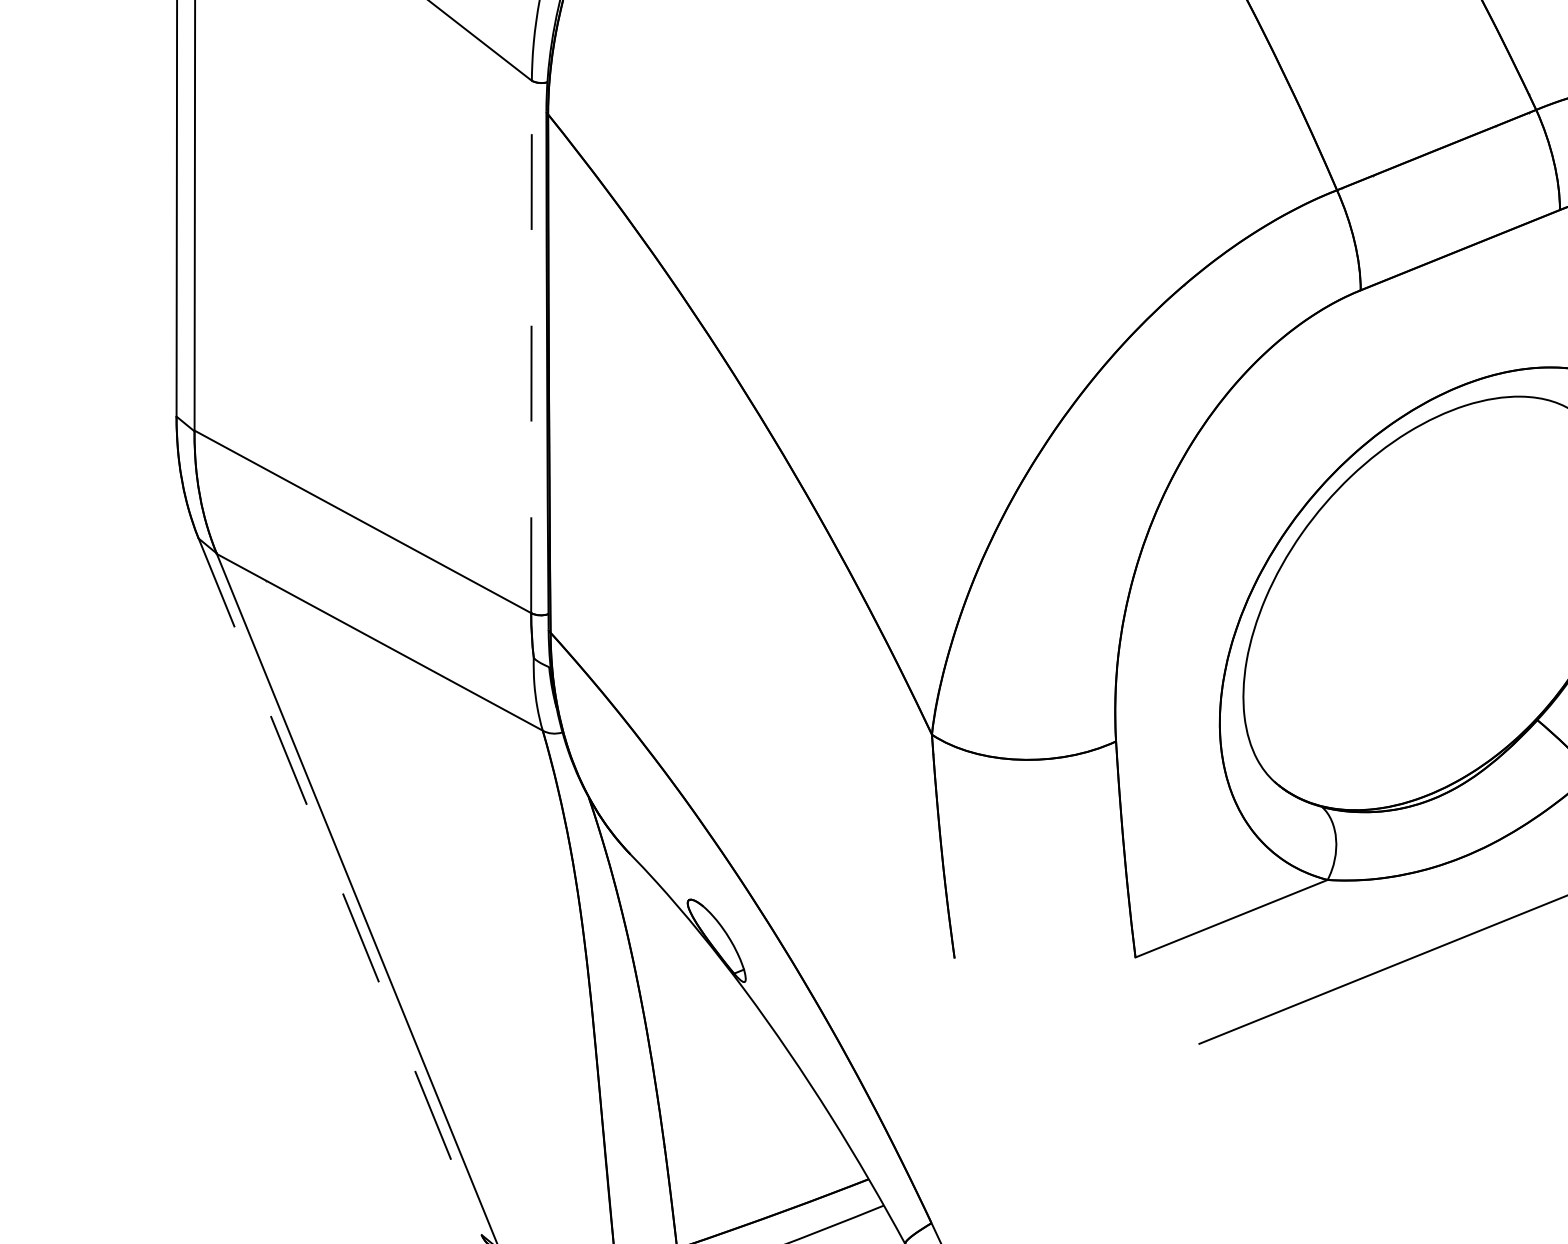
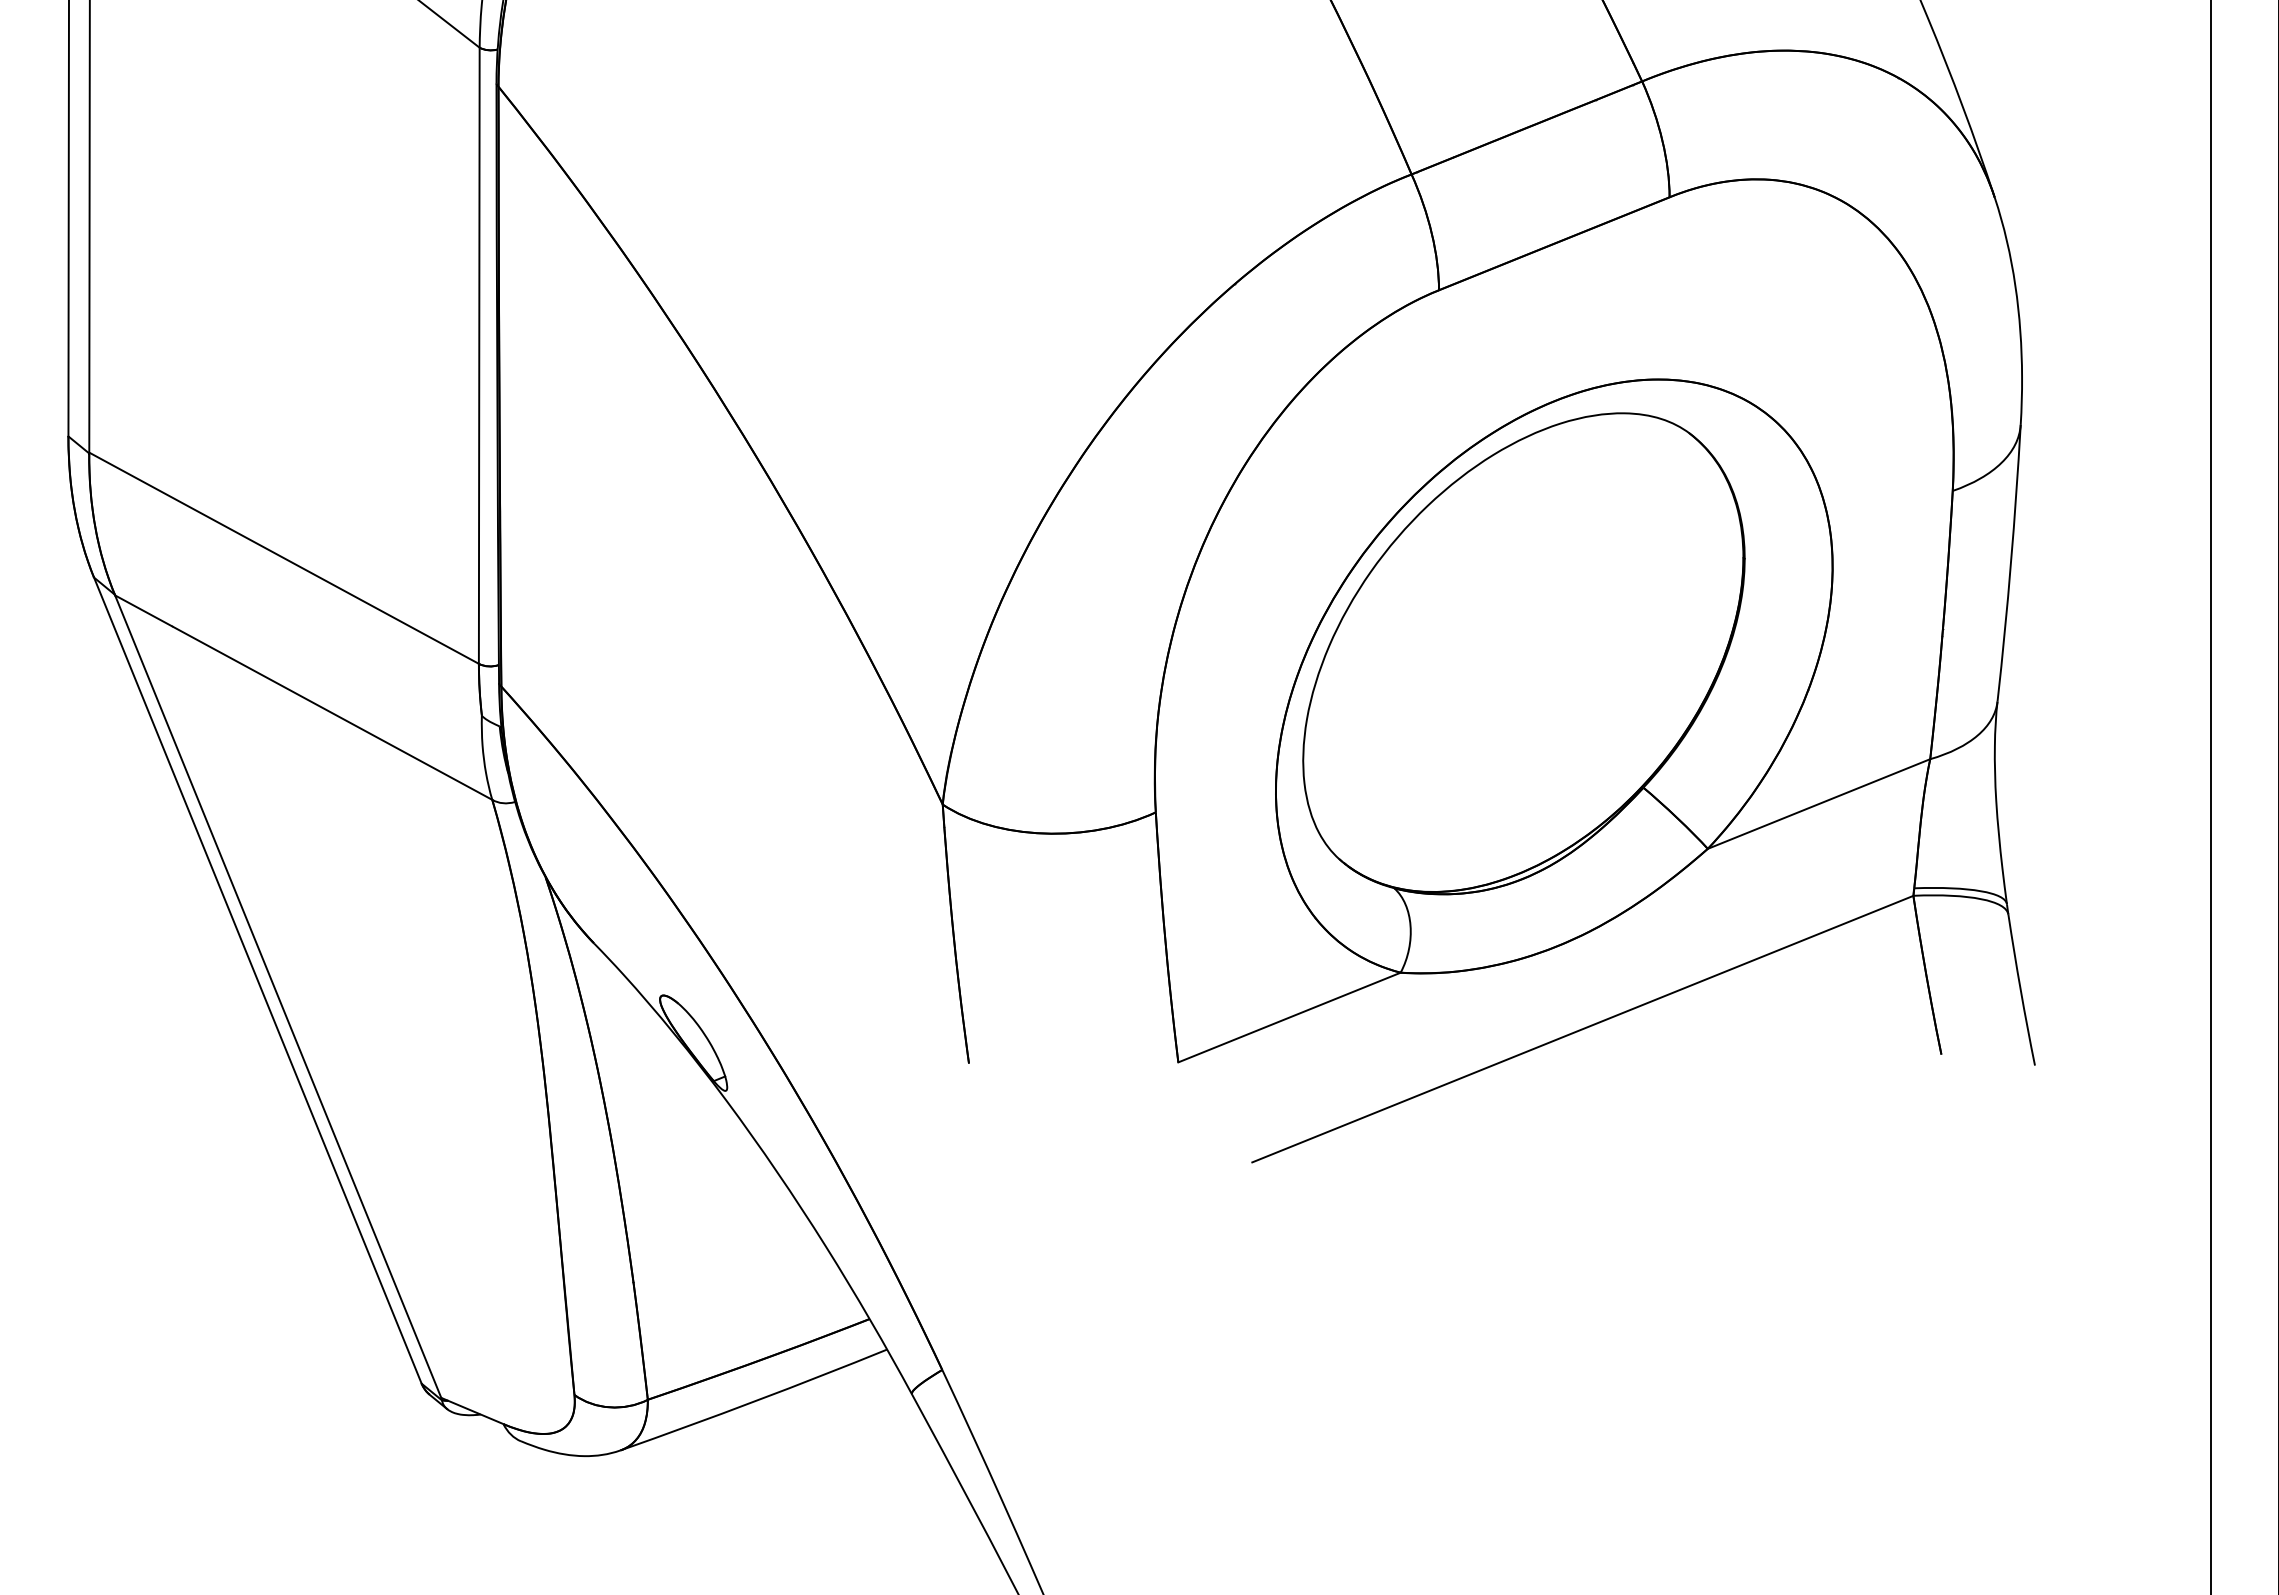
line: (531, 346) -> (479, 355), dashed -> solid
line: (340, 887) -> (258, 981), dashed -> solid

